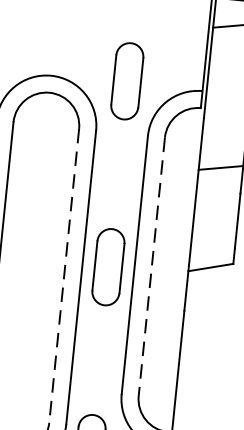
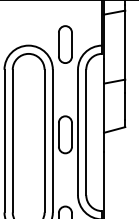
line: (152, 266) -> (86, 132), dashed -> solid
line: (63, 276) -> (44, 141), dashed -> solid

